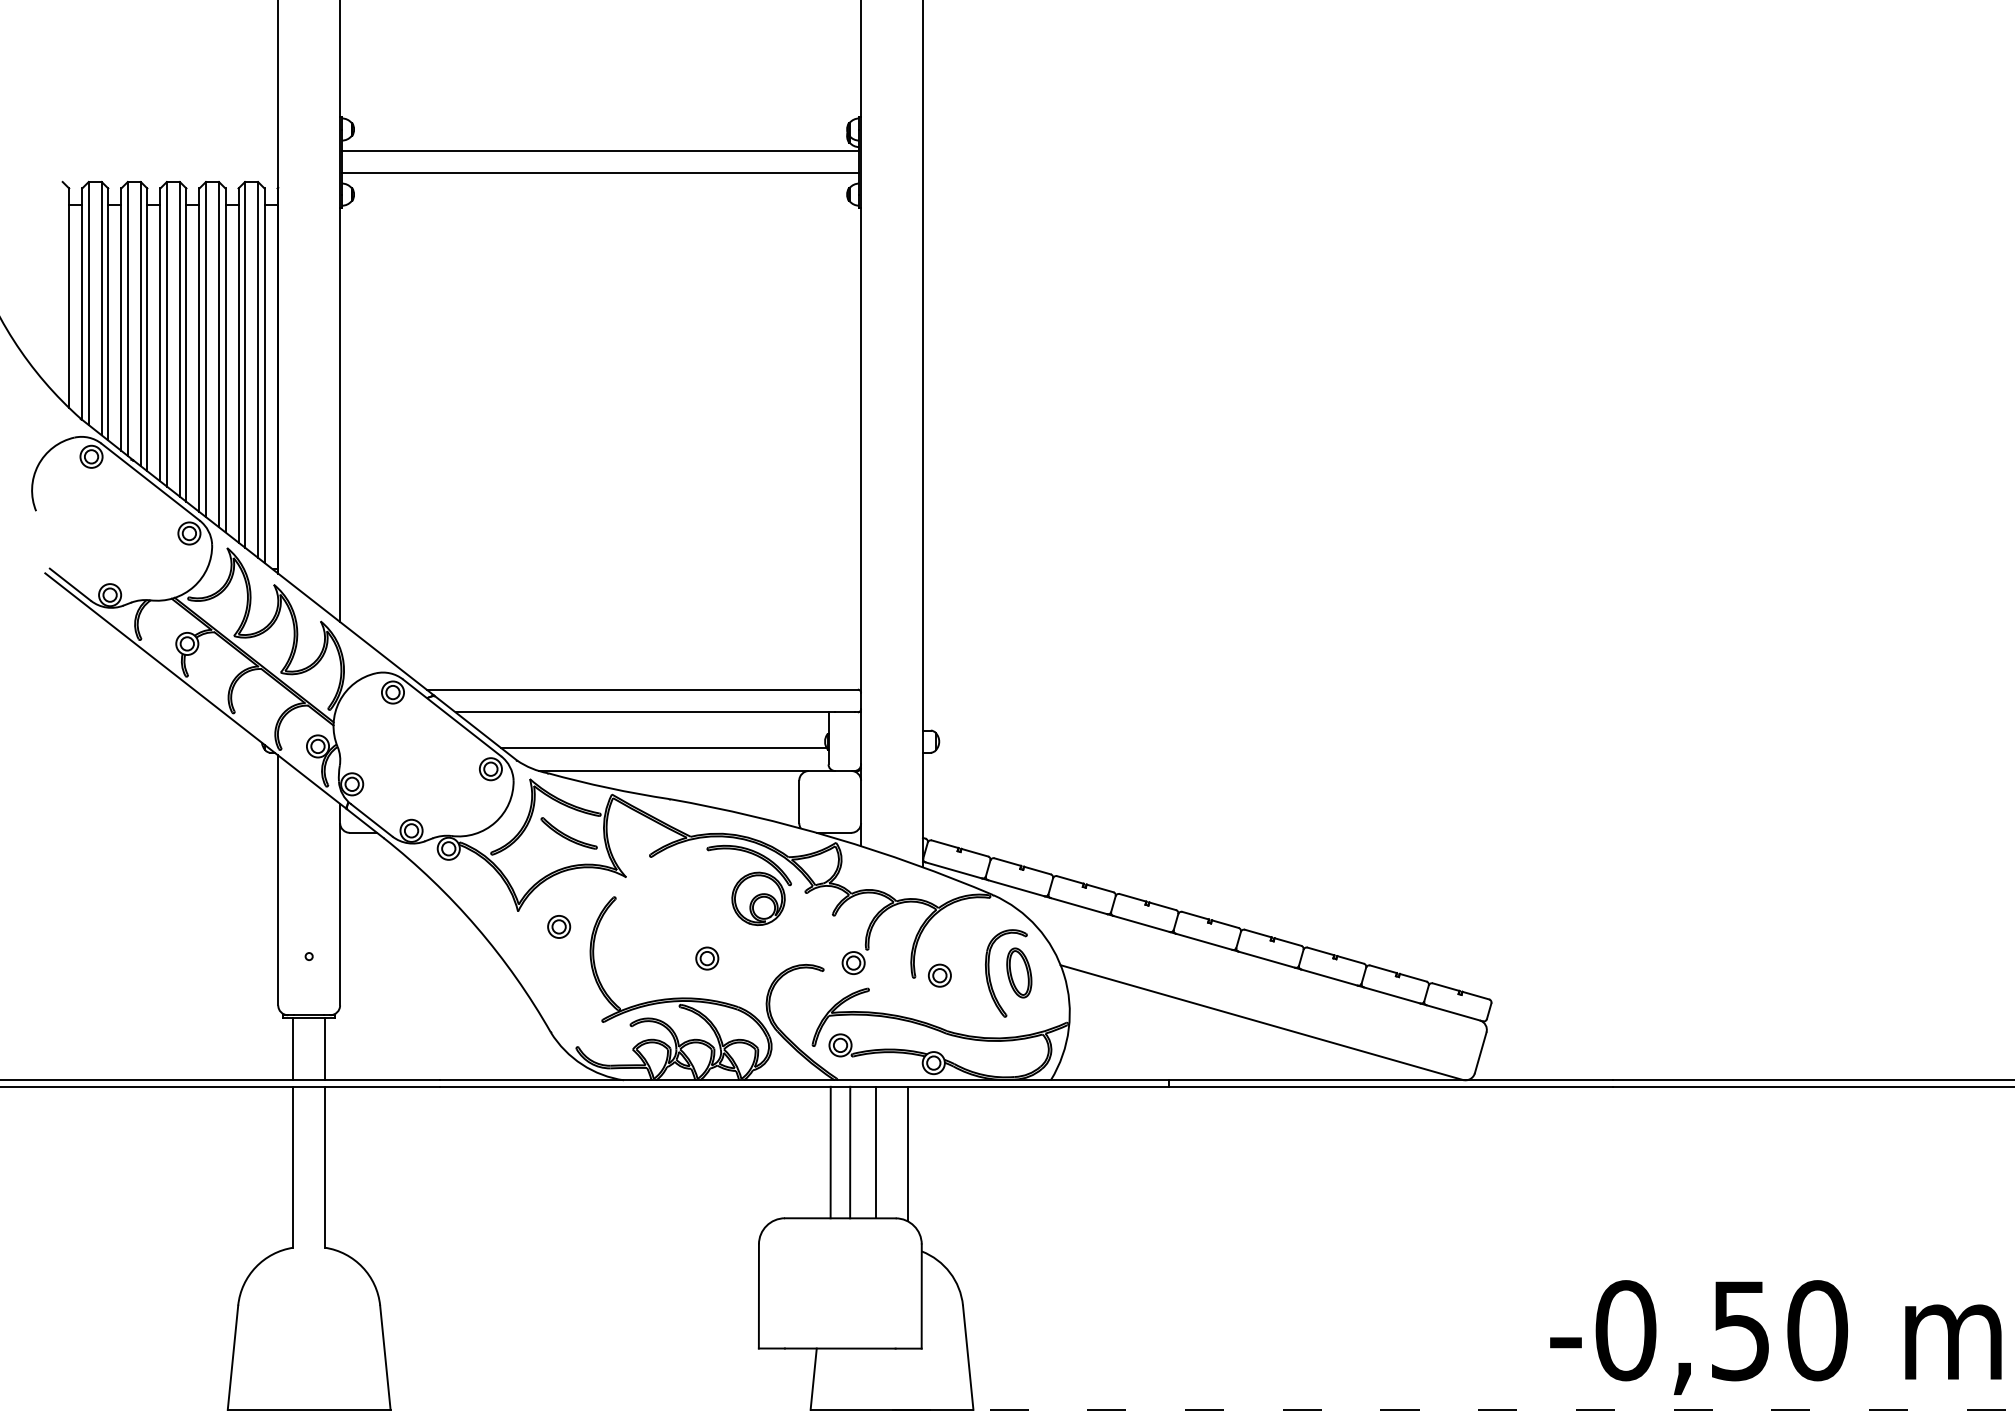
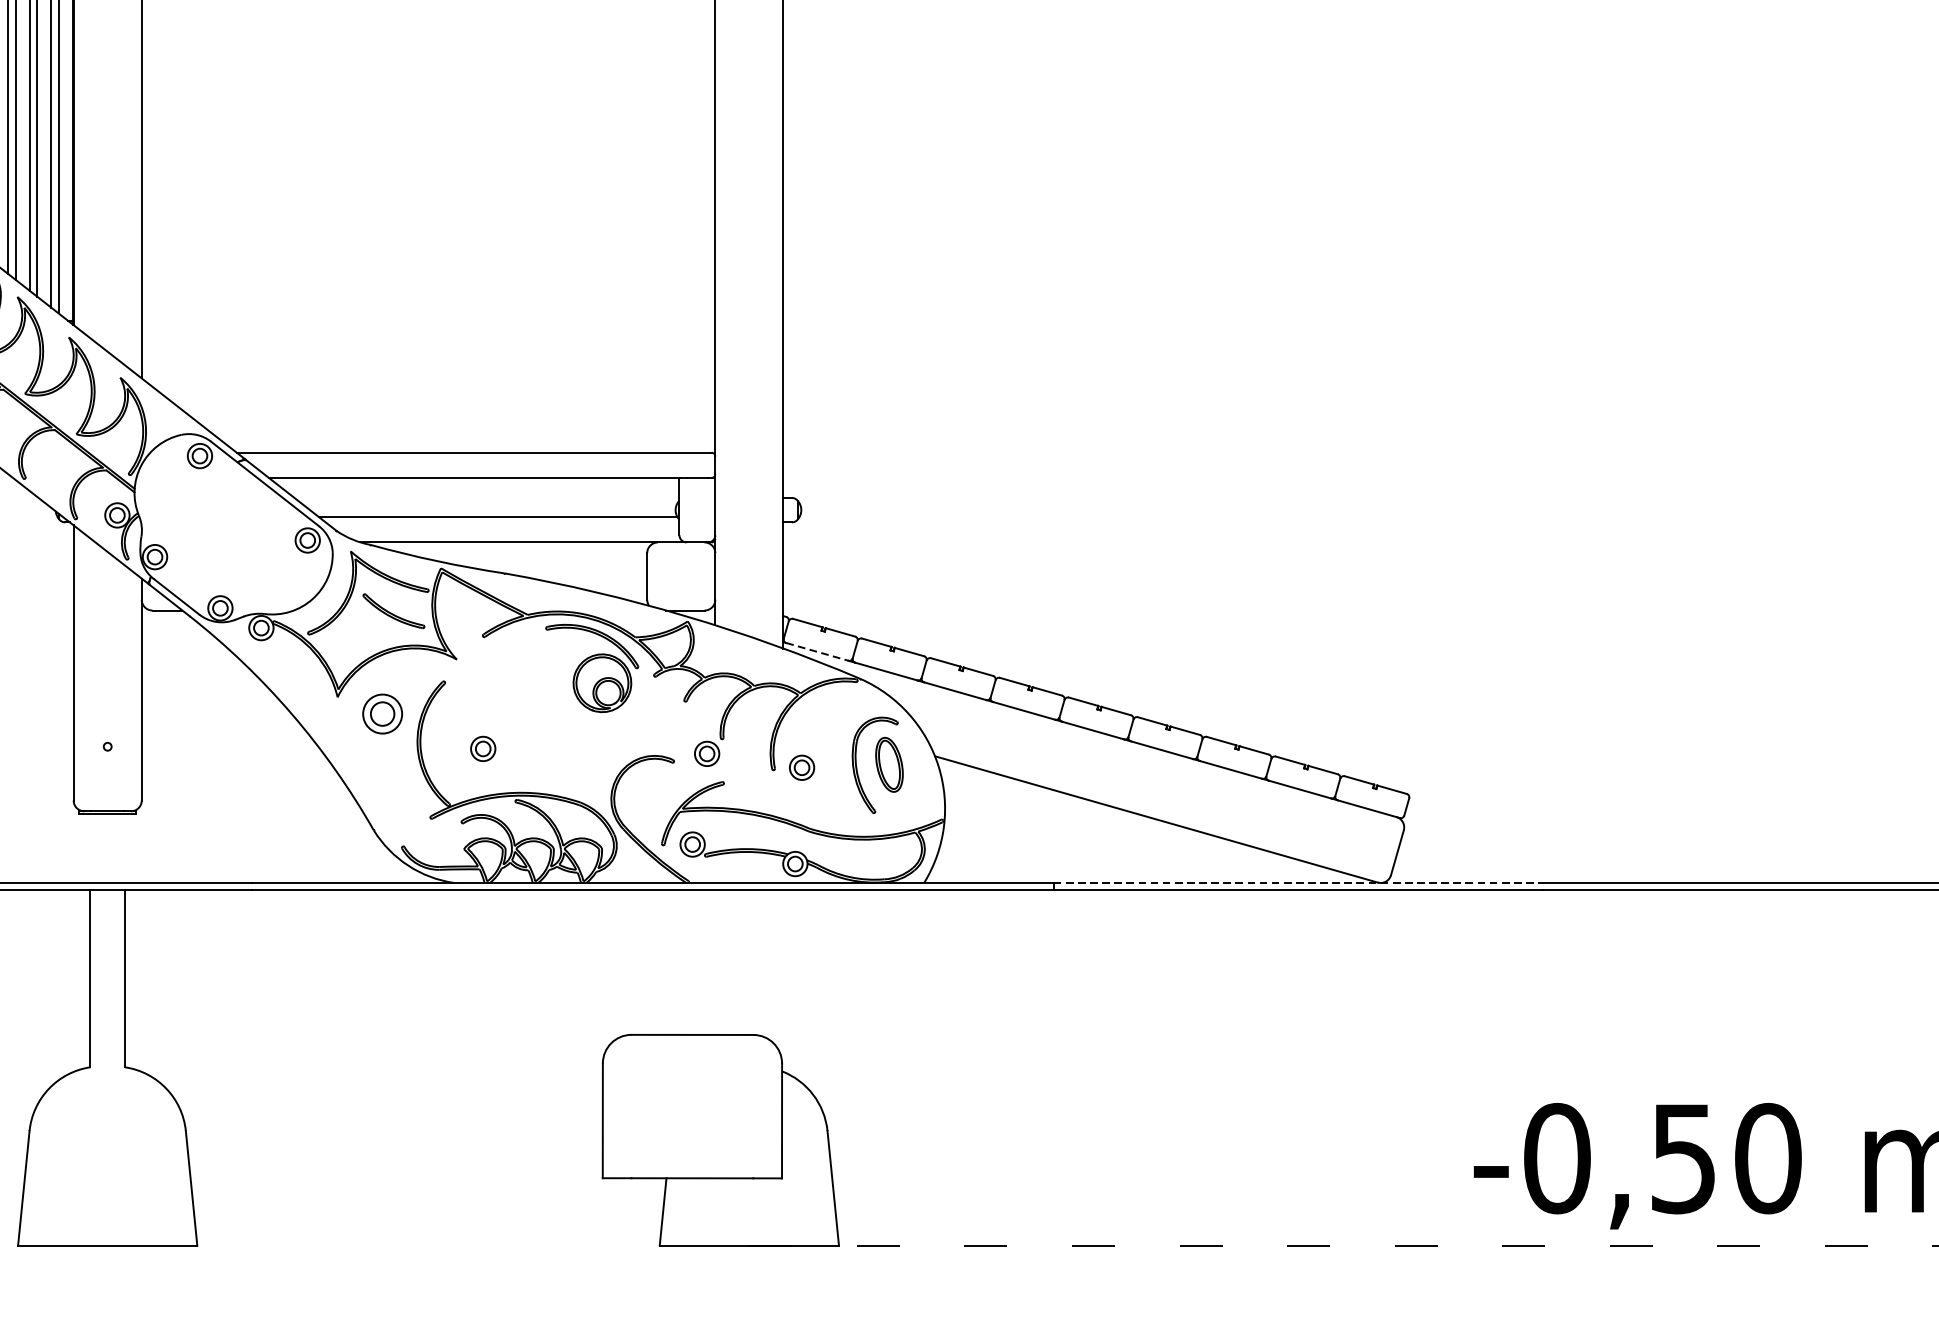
line: (954, 870) -> (818, 651), solid -> dashed
part: (559, 926) -> (383, 713), size x1.6
part: (707, 958) -> (483, 748), moved
line: (293, 1048) -> (90, 847), removed
line: (324, 1048) -> (124, 847), removed
line: (1391, 1080) -> (1299, 883), solid -> dashed
line: (830, 1152) -> (681, 962), removed
line: (850, 1152) -> (703, 962), removed
line: (876, 1152) -> (732, 962), removed
line: (907, 1153) -> (766, 963), removed

